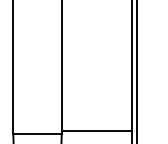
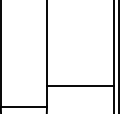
line: (96, 130) -> (80, 86), moved

